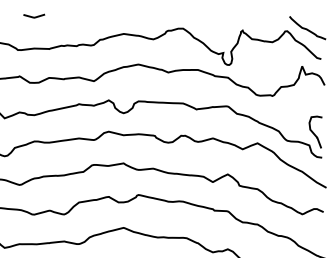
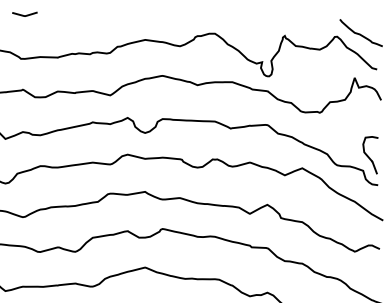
line: (34, 16) -> (25, 14), moved

